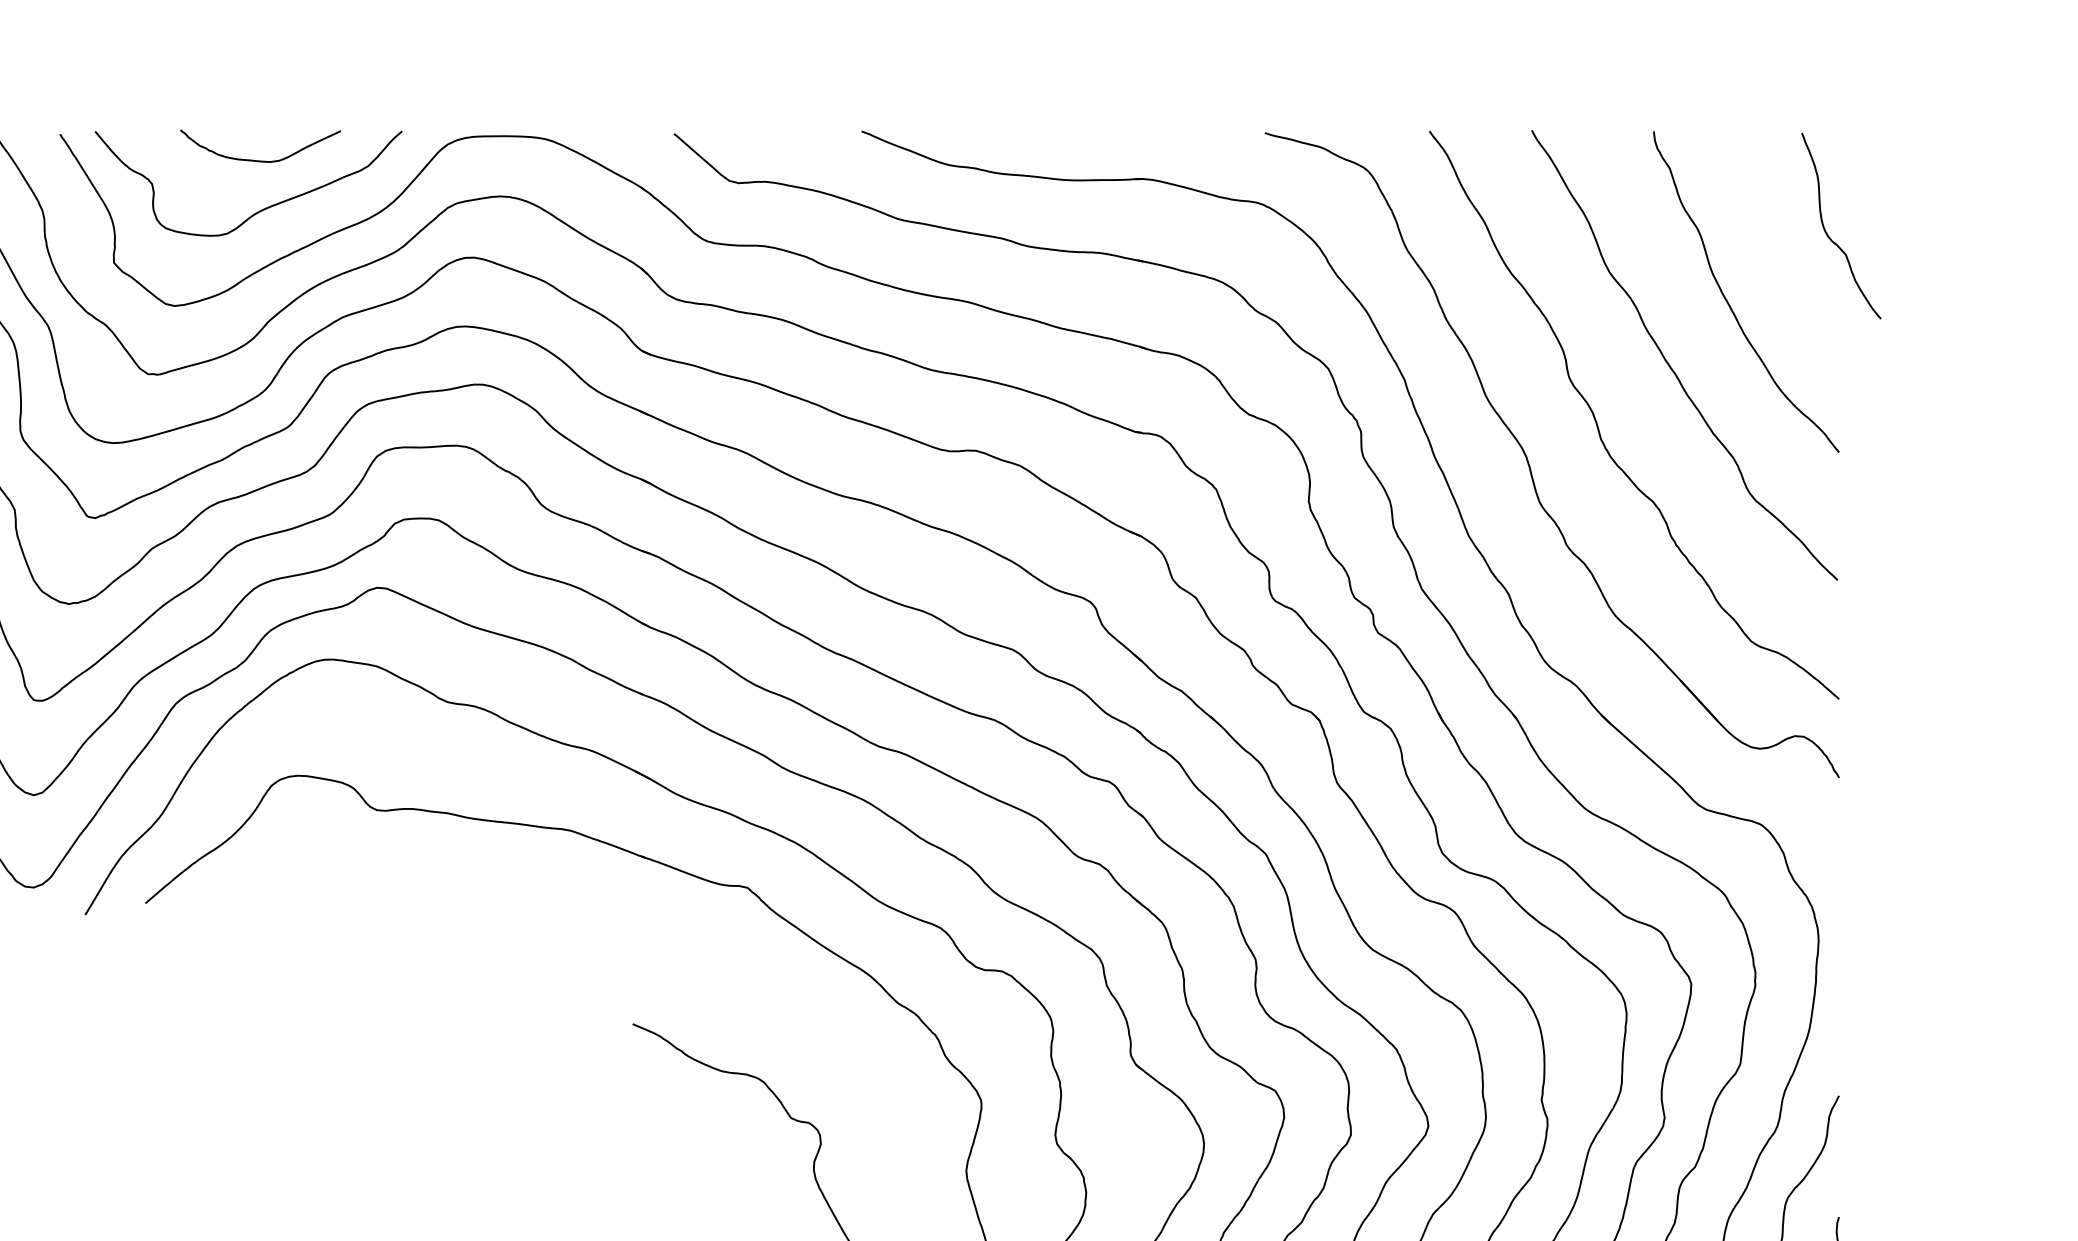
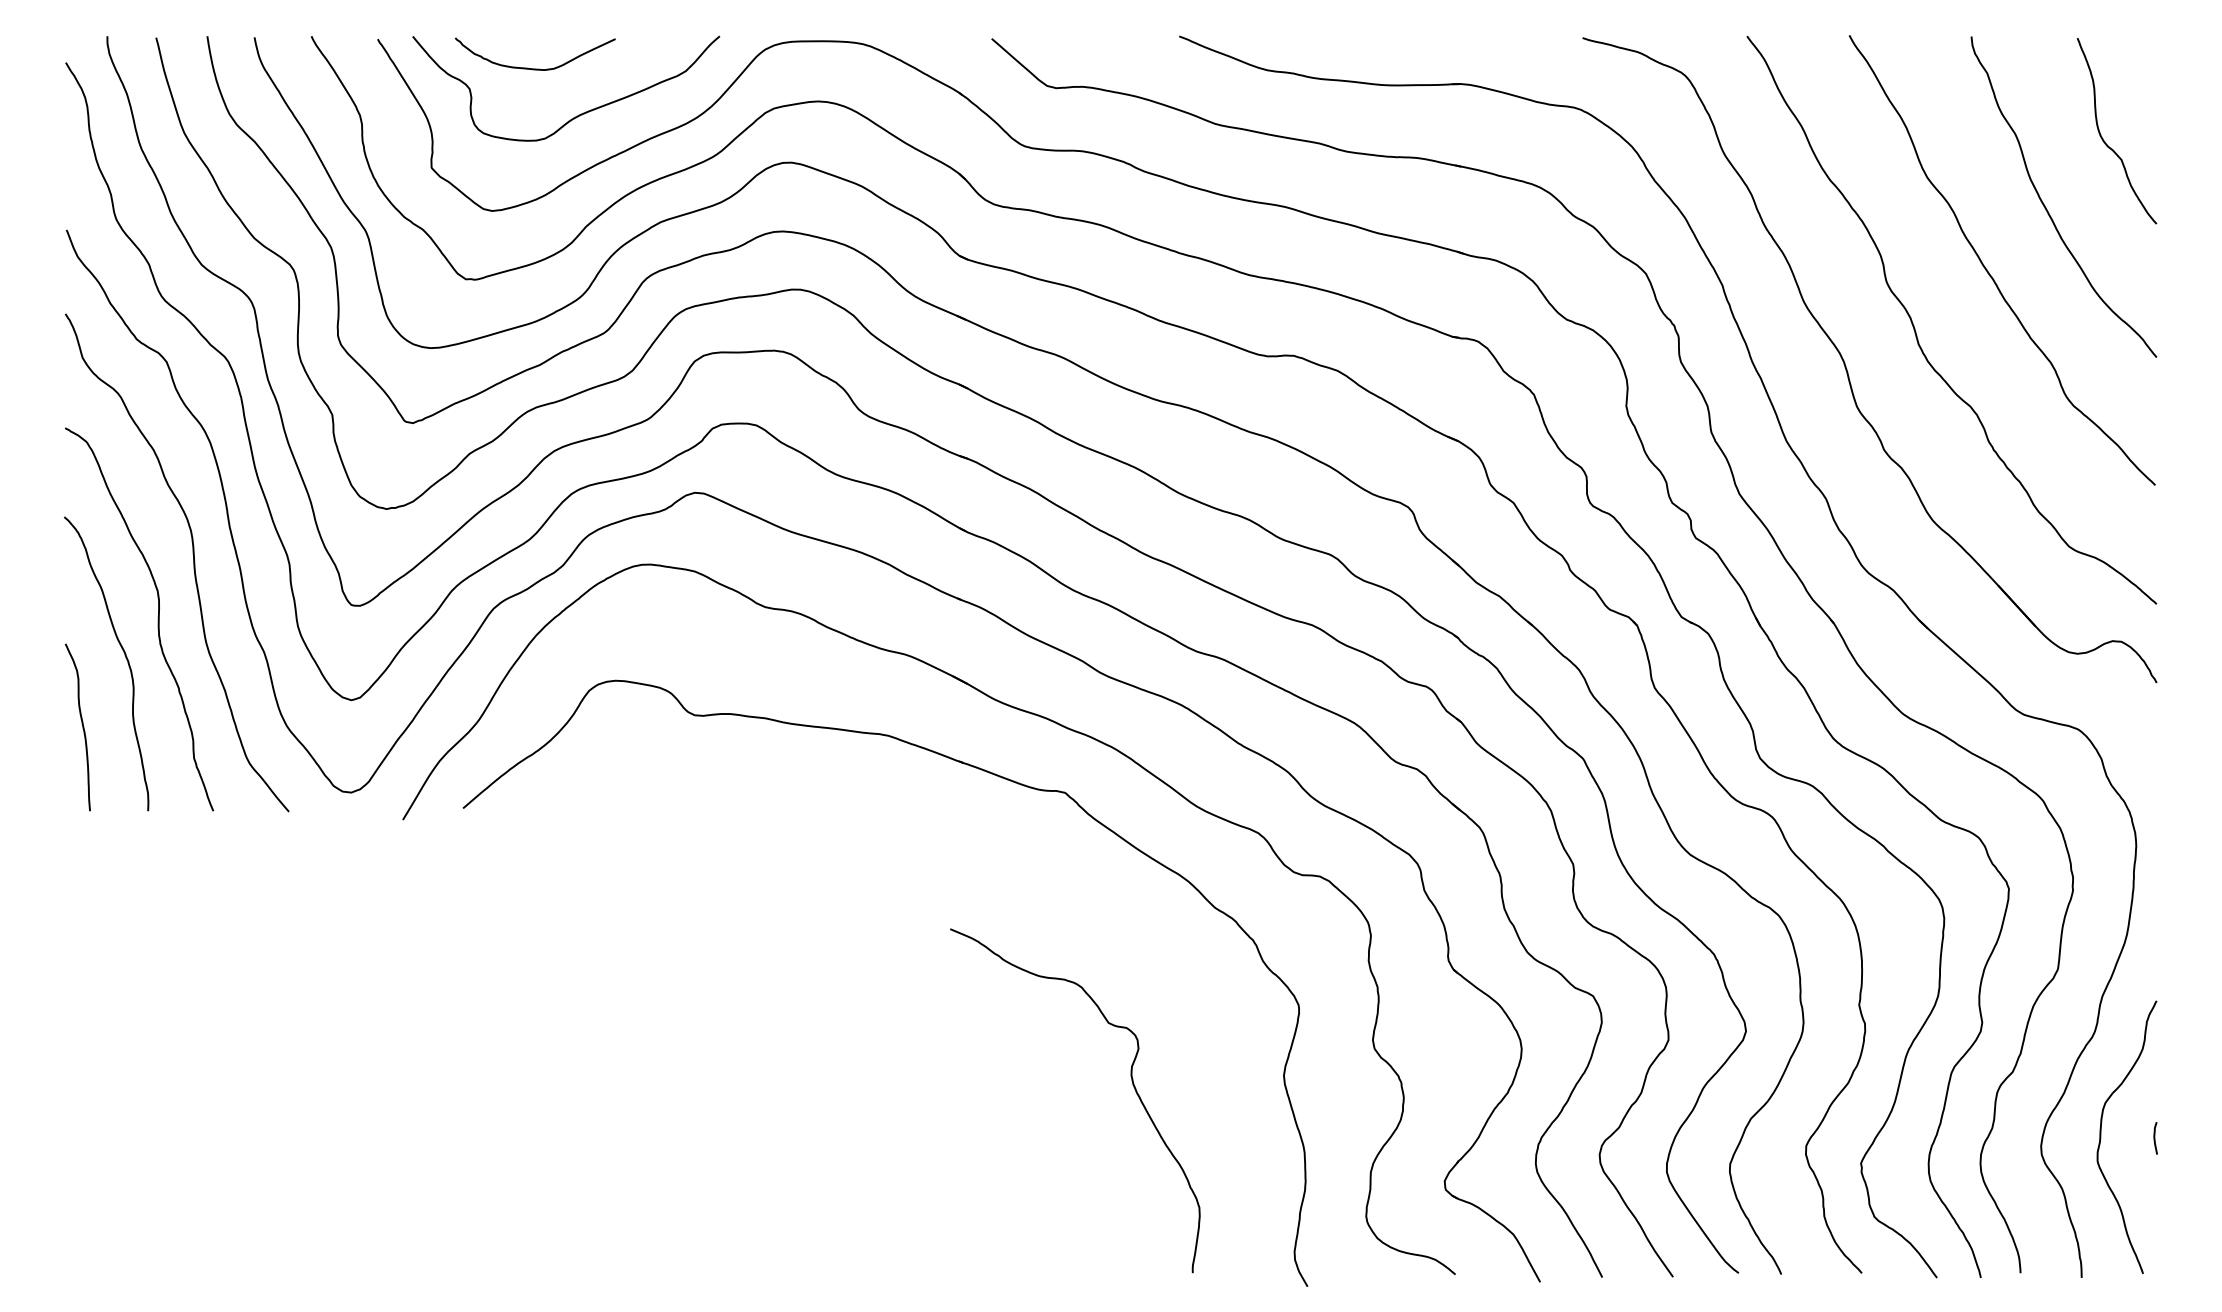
curve: (259, 160) -> (534, 68), moved
curve: (1827, 233) -> (2103, 138), moved

